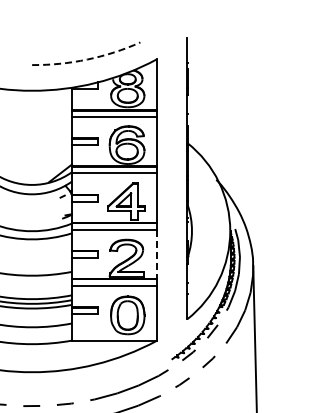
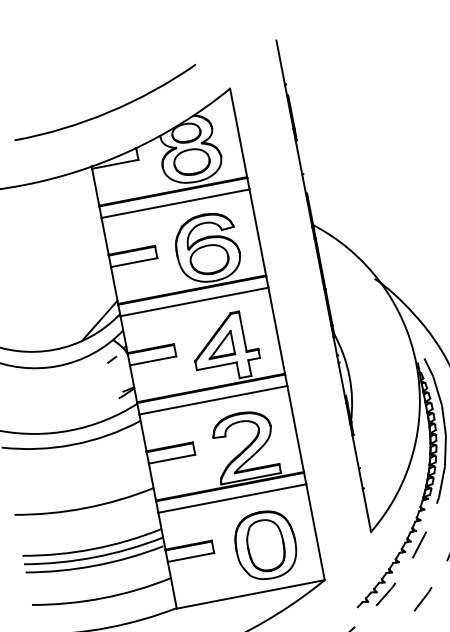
arc: (87, 59) -> (109, 112), dashed -> solid
line: (156, 254) -> (295, 429), dashed -> solid

